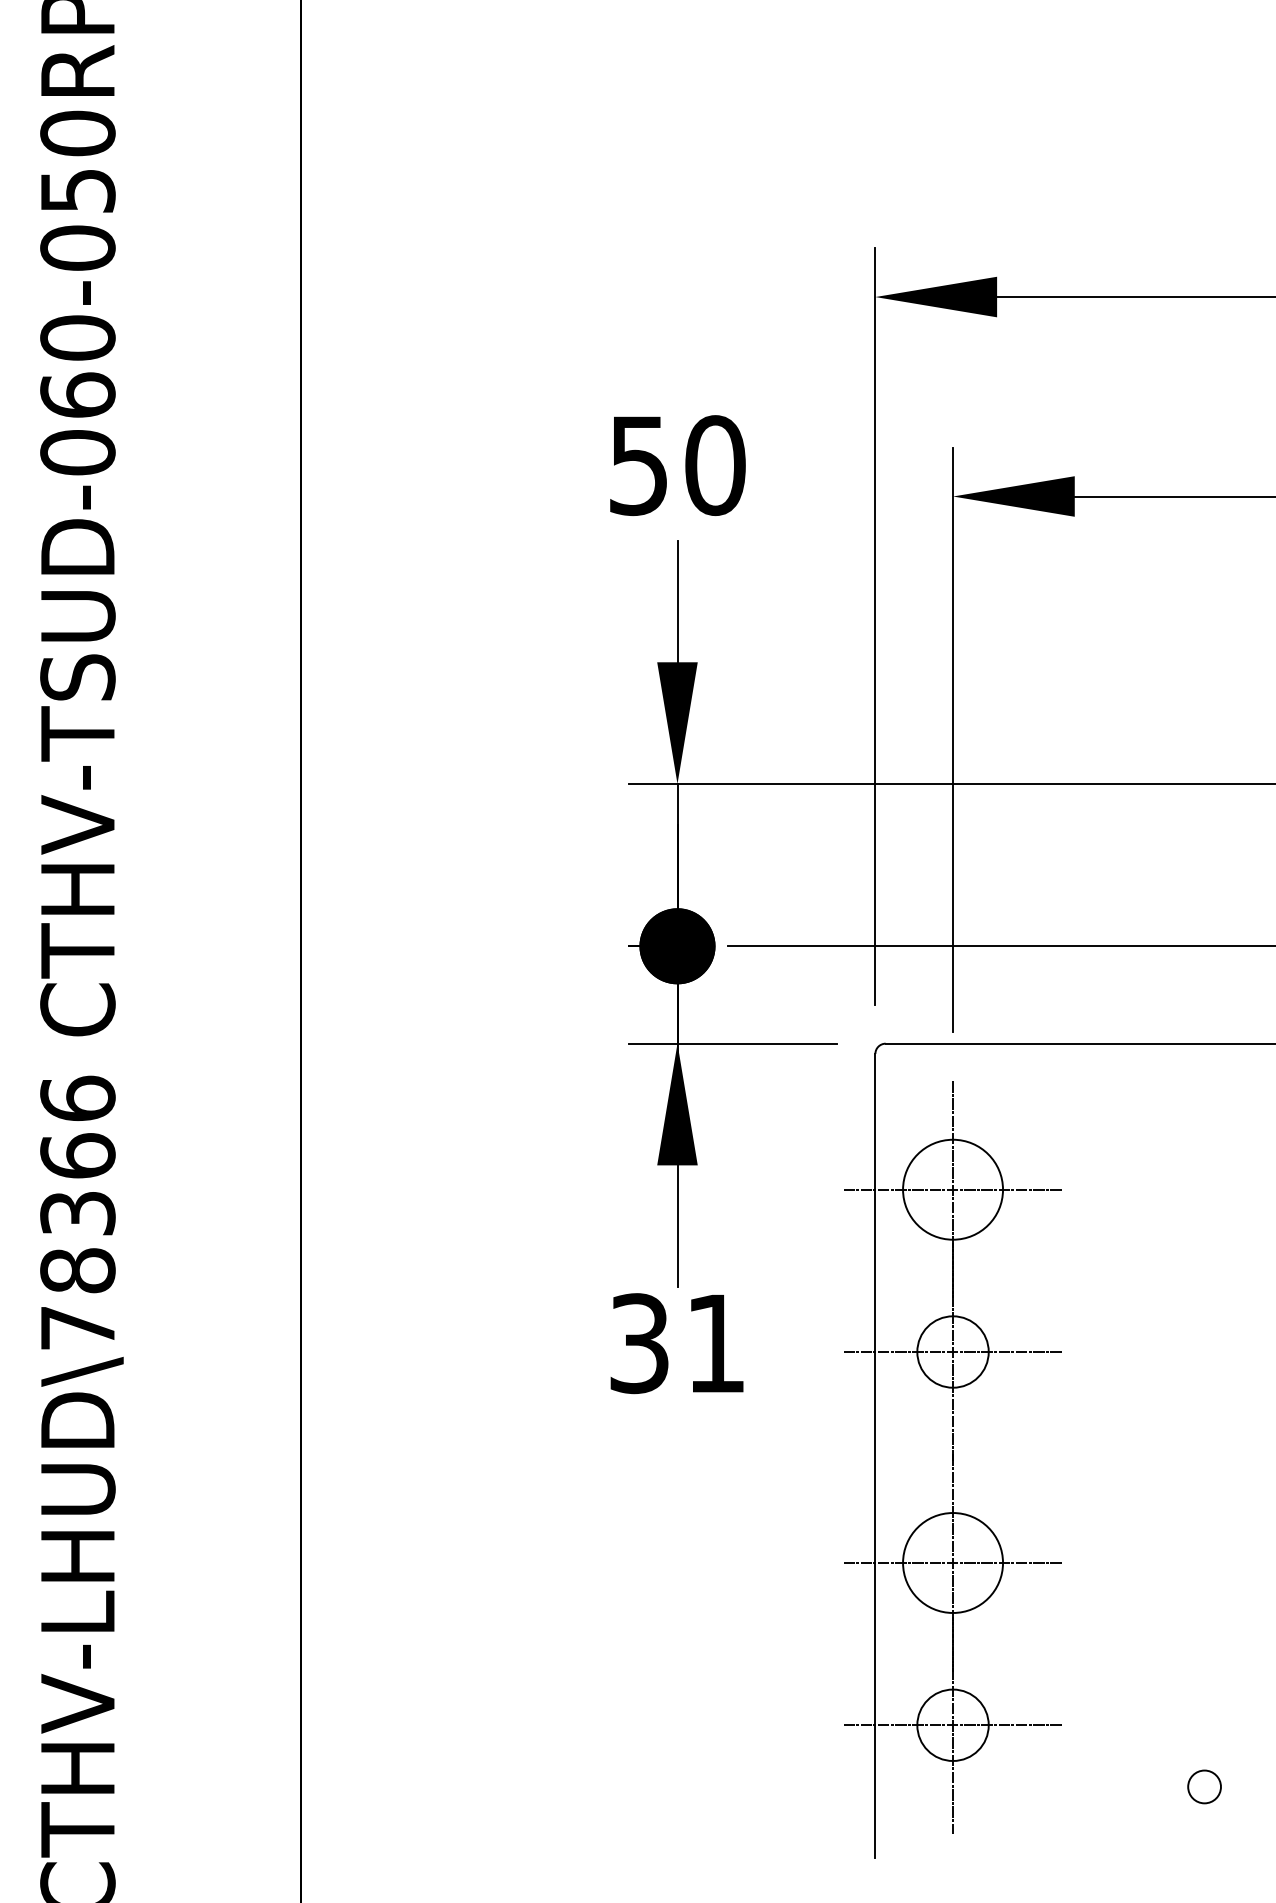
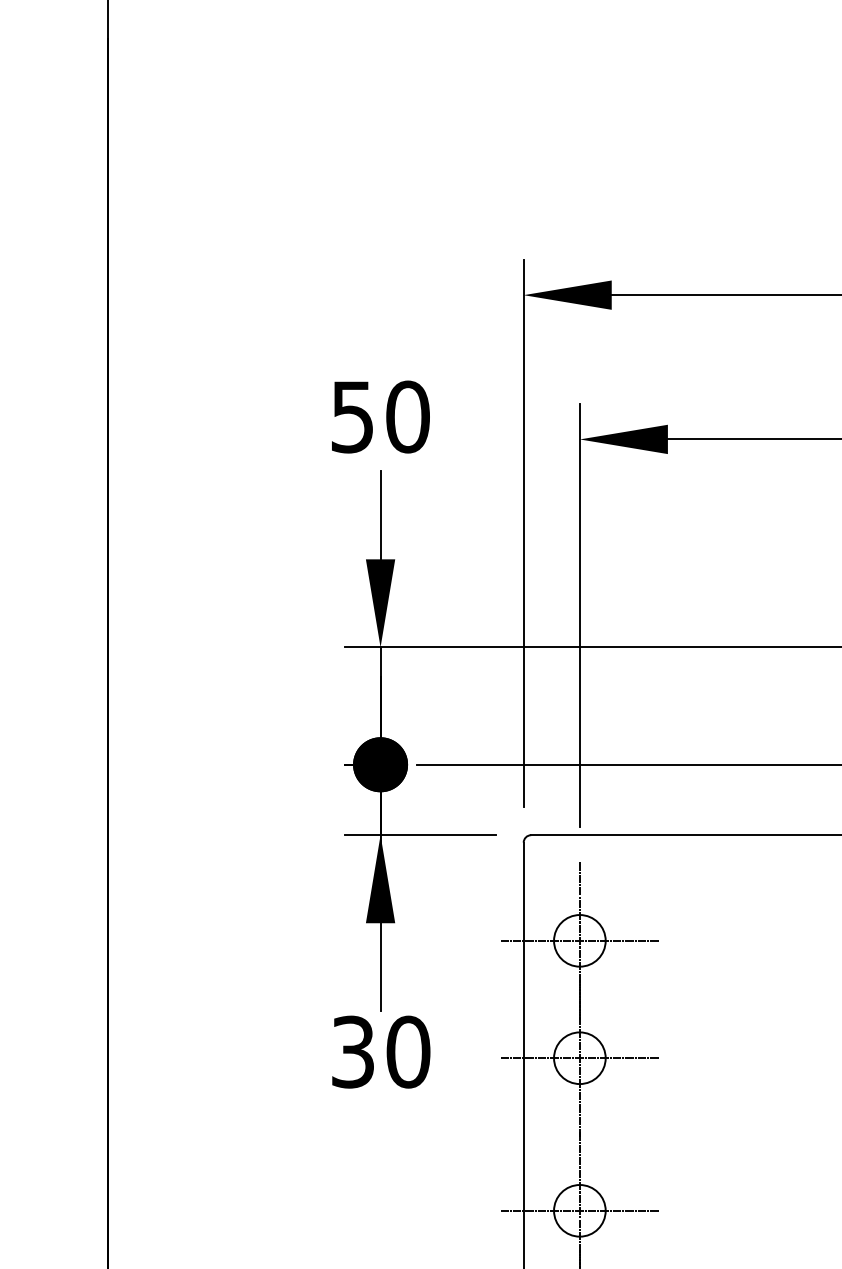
circle: (952, 1189) -> (579, 940), size x0.71
text: (716, 1343) -> (408, 1052), 31 -> 30
circle: (952, 1562) -> (579, 1210), size x0.71

